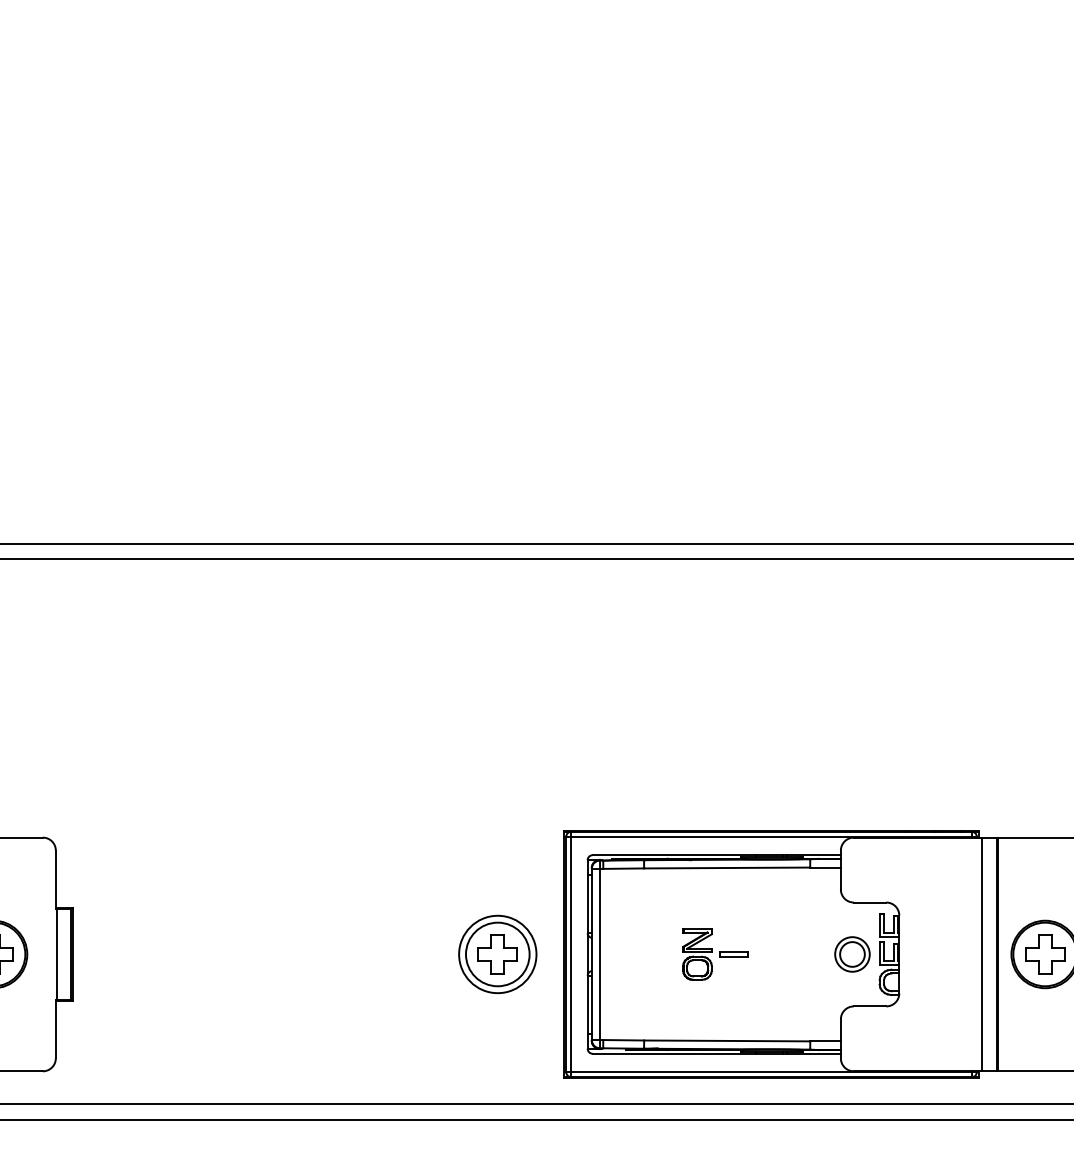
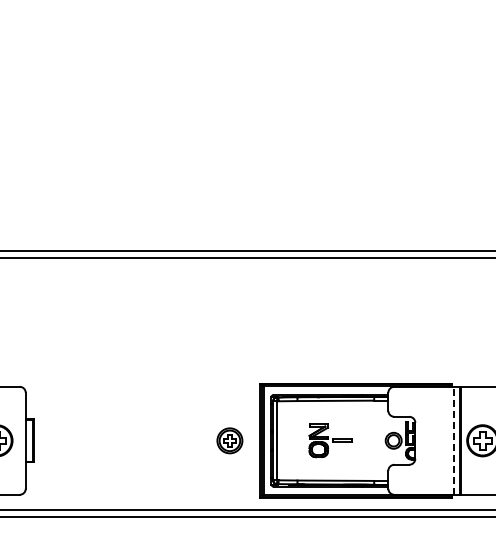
part: (496, 953) -> (229, 440), size x0.7
part: (715, 953) -> (330, 440), size x1.4
line: (981, 953) -> (453, 440), solid -> dashed

